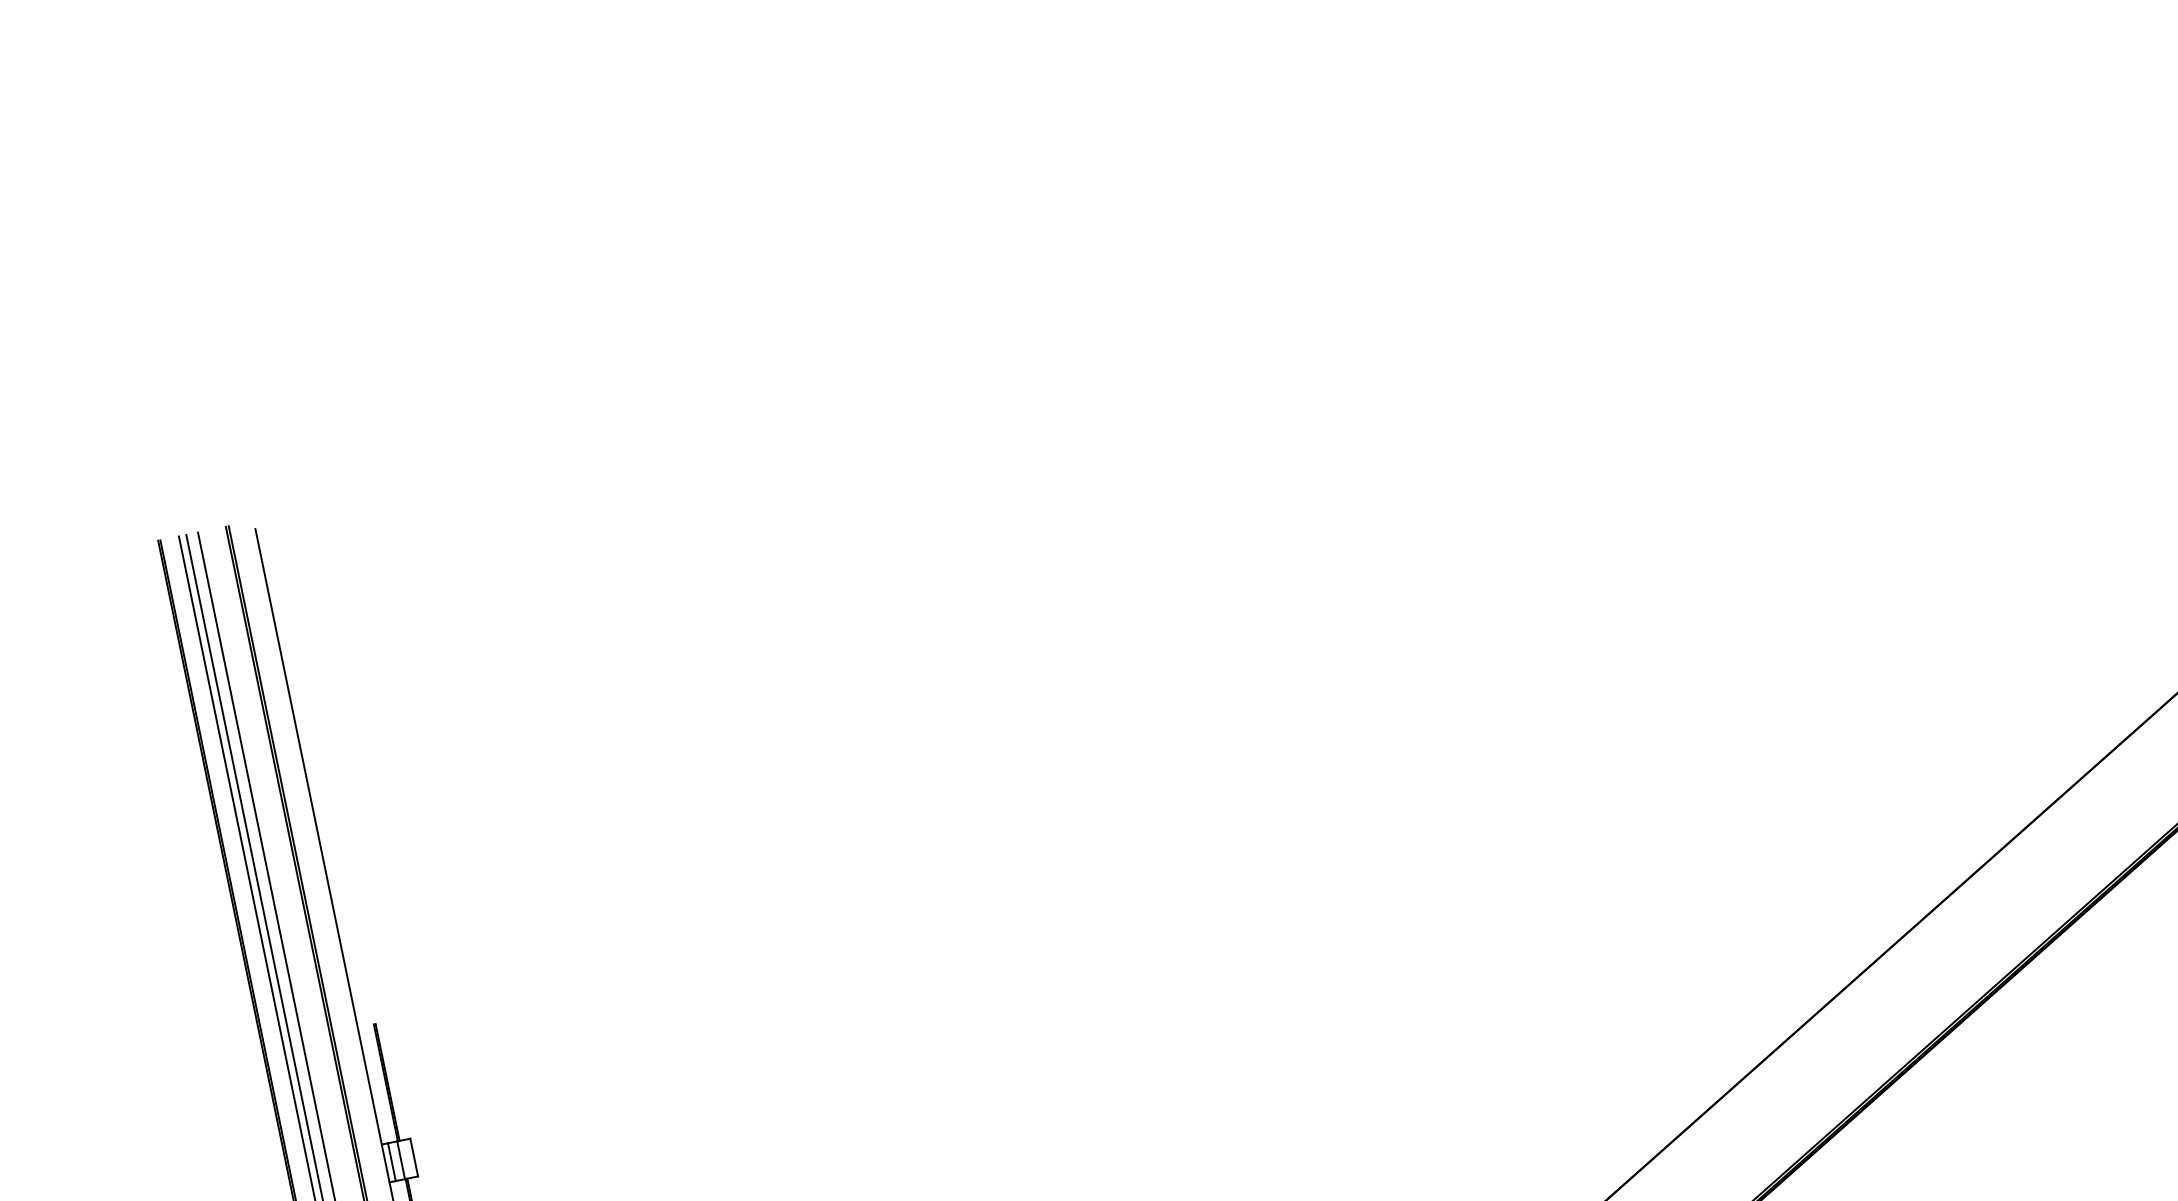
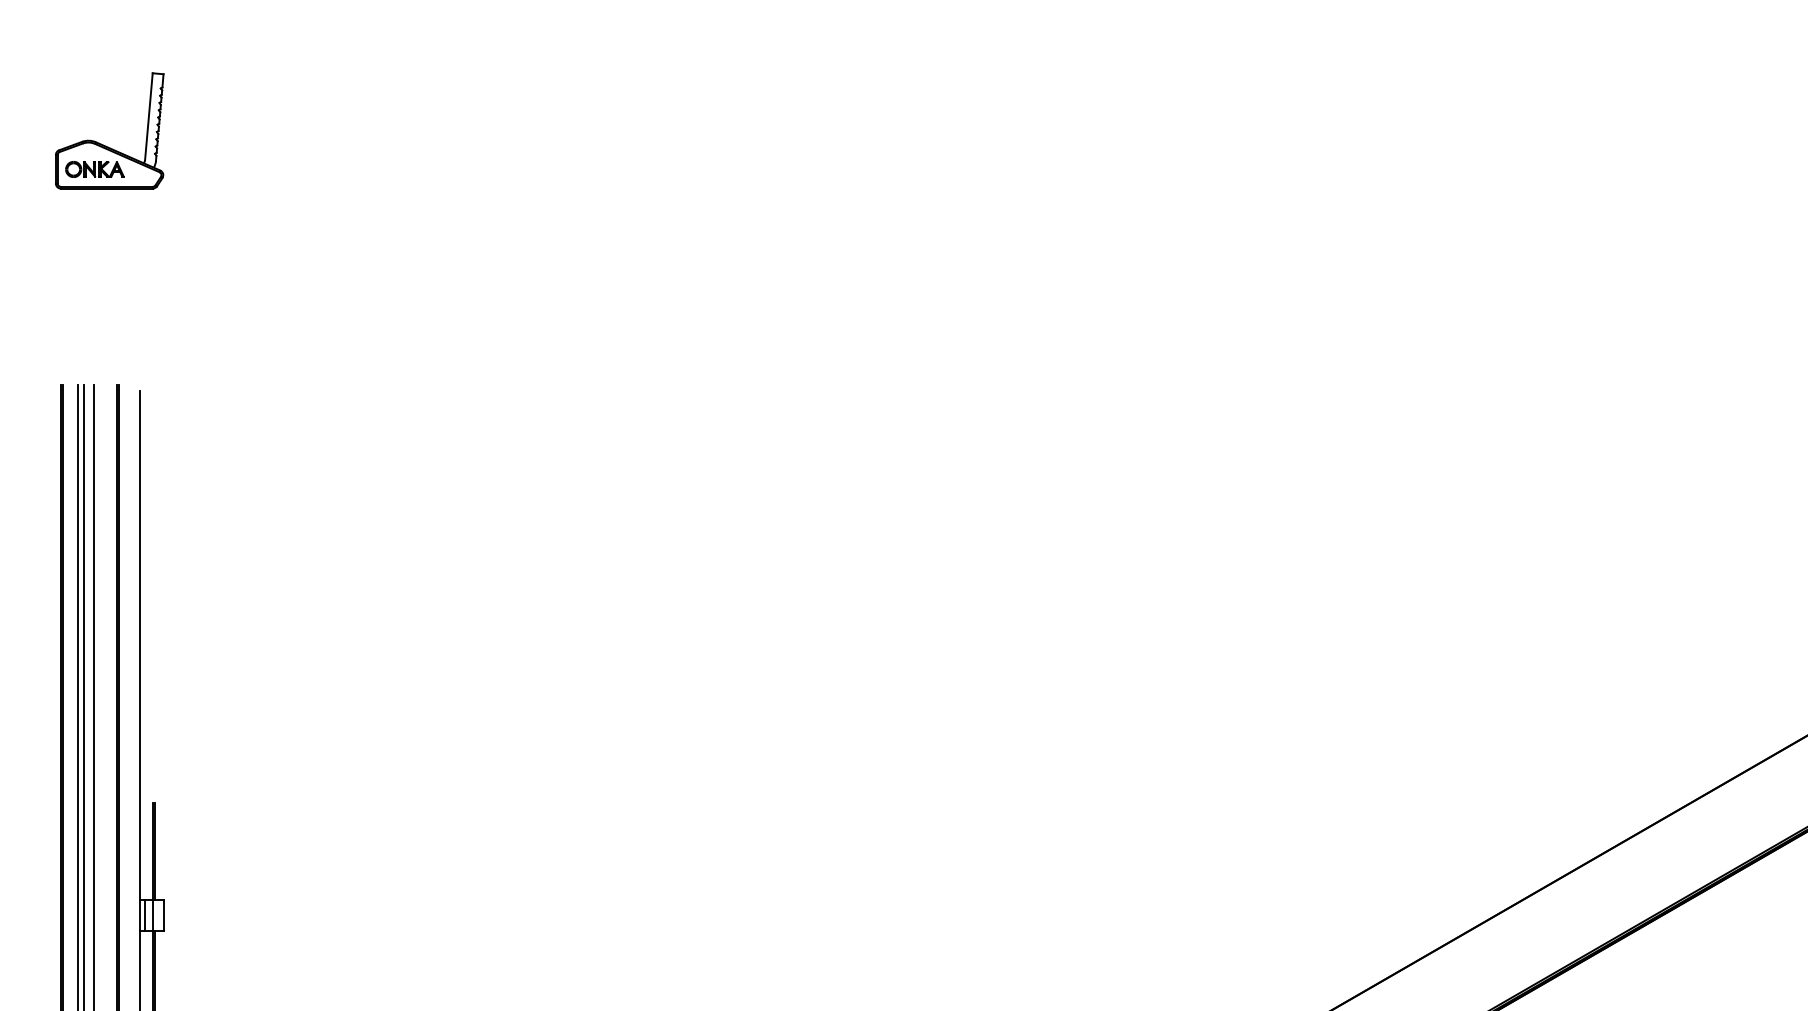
part: (149, 239) -> (103, 144), added

